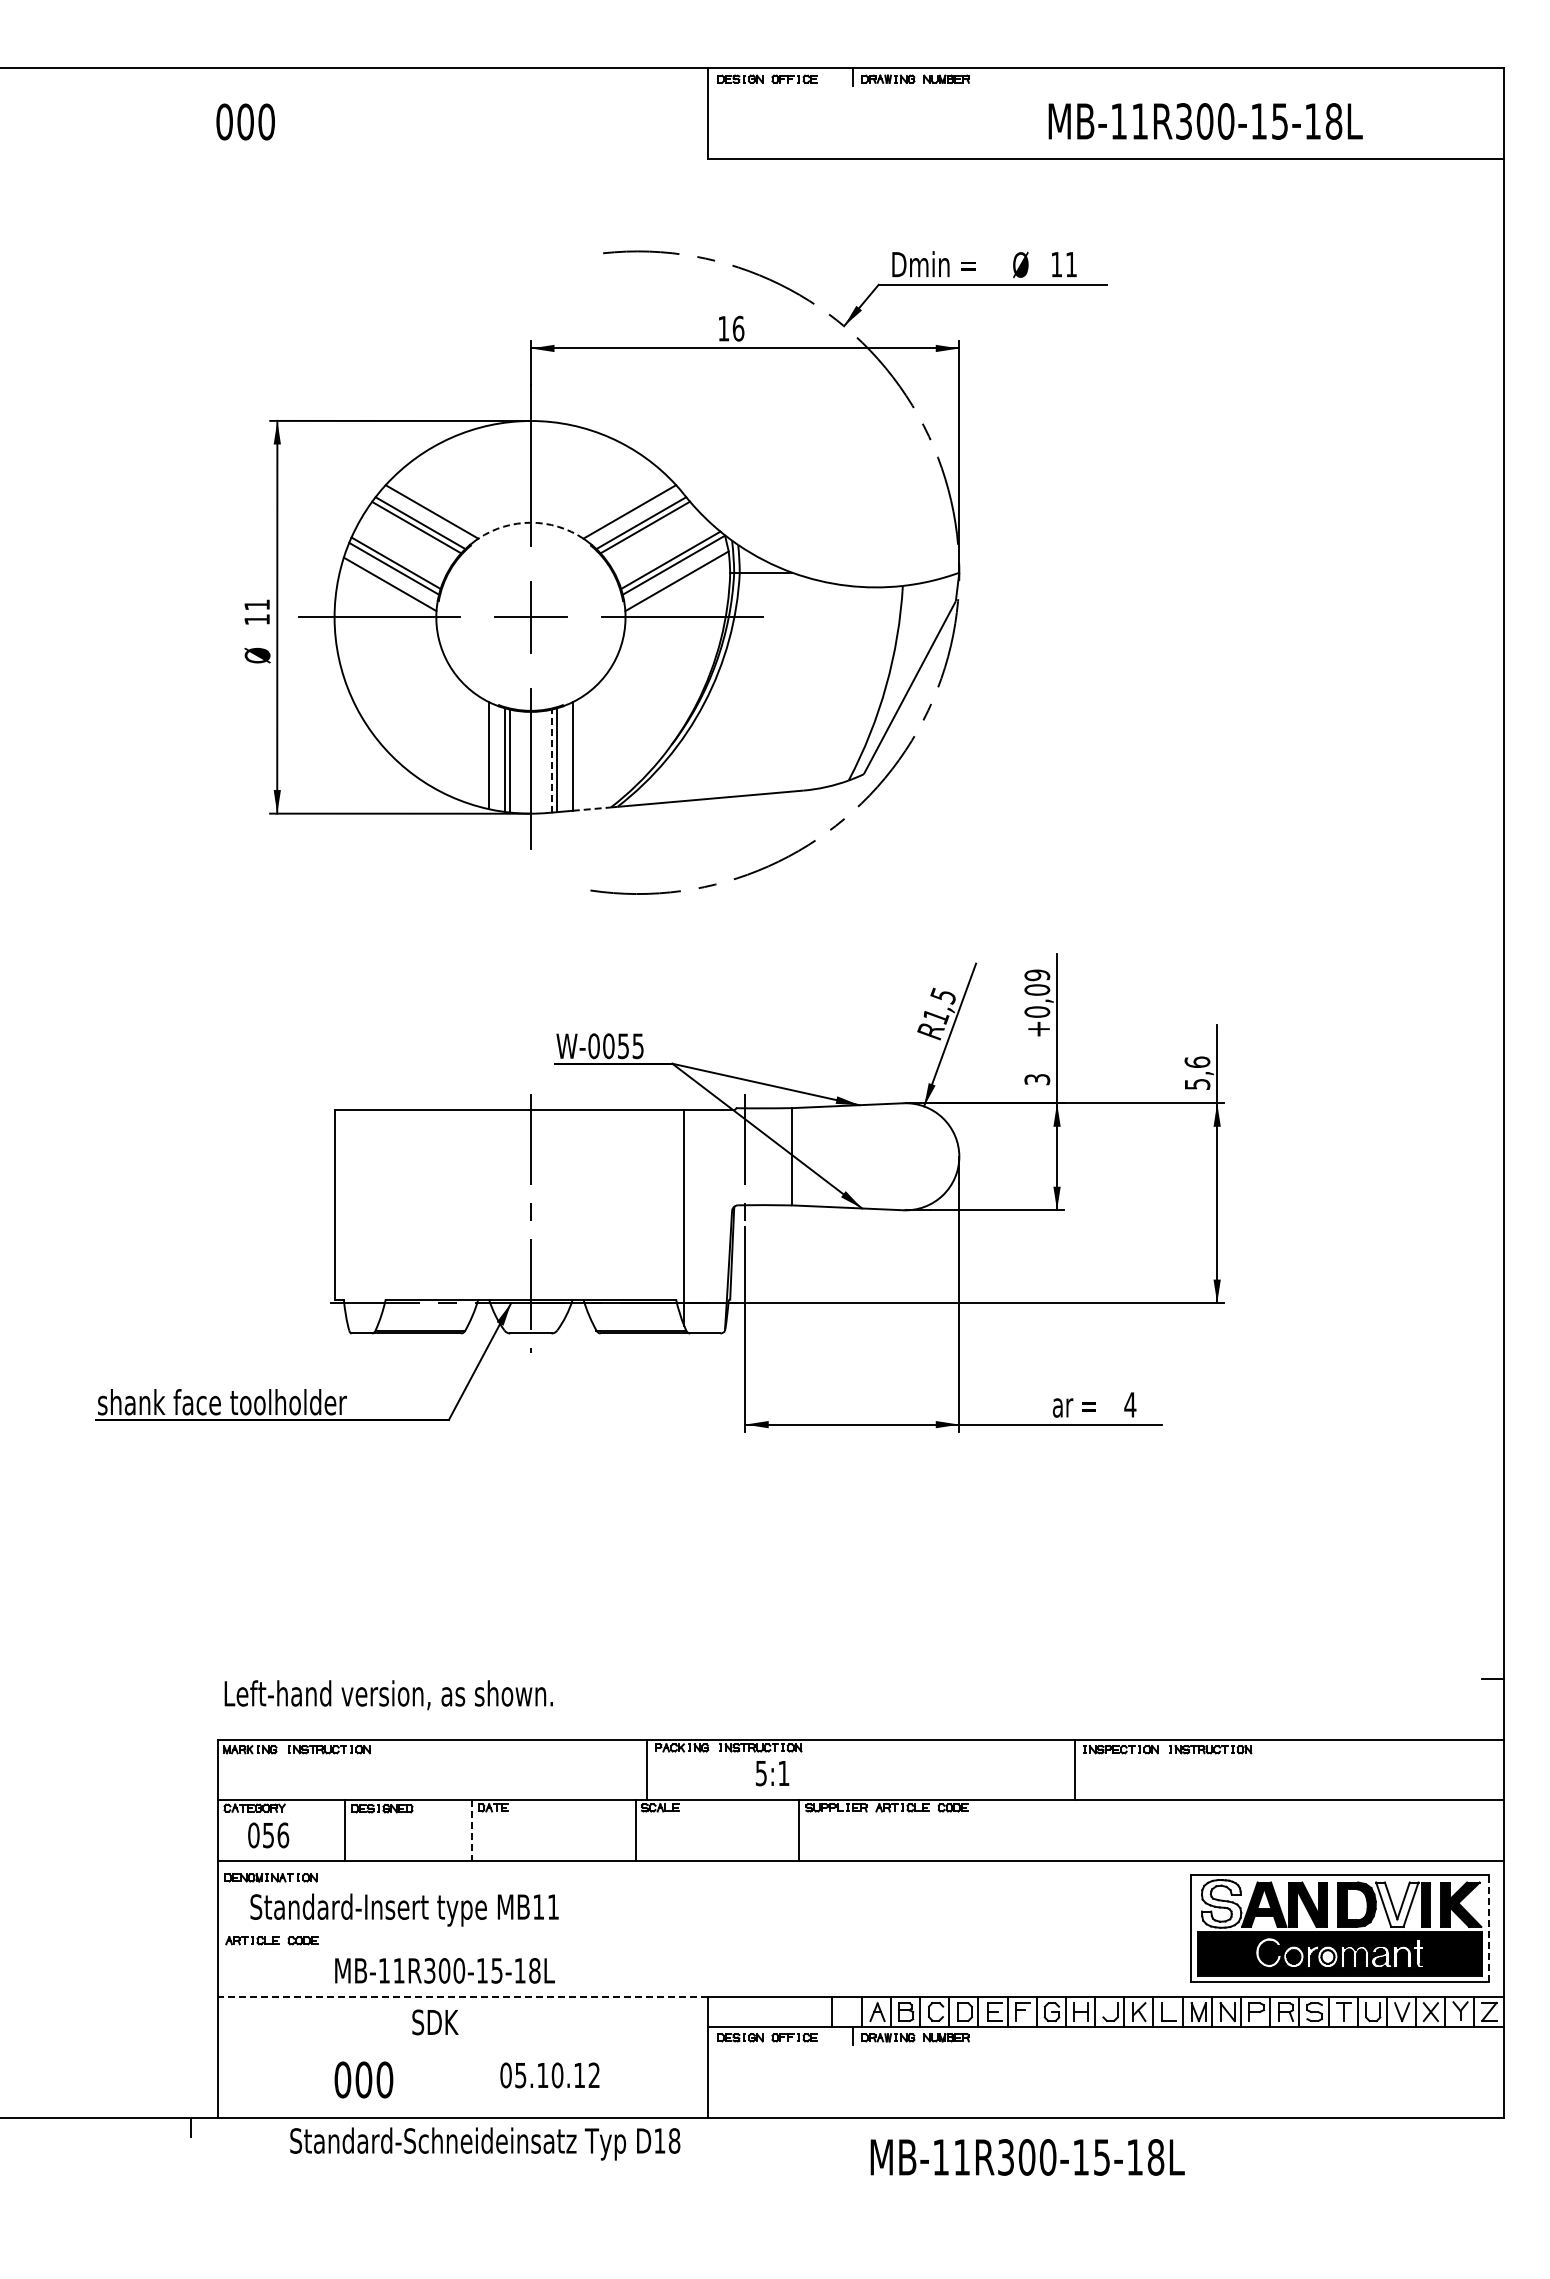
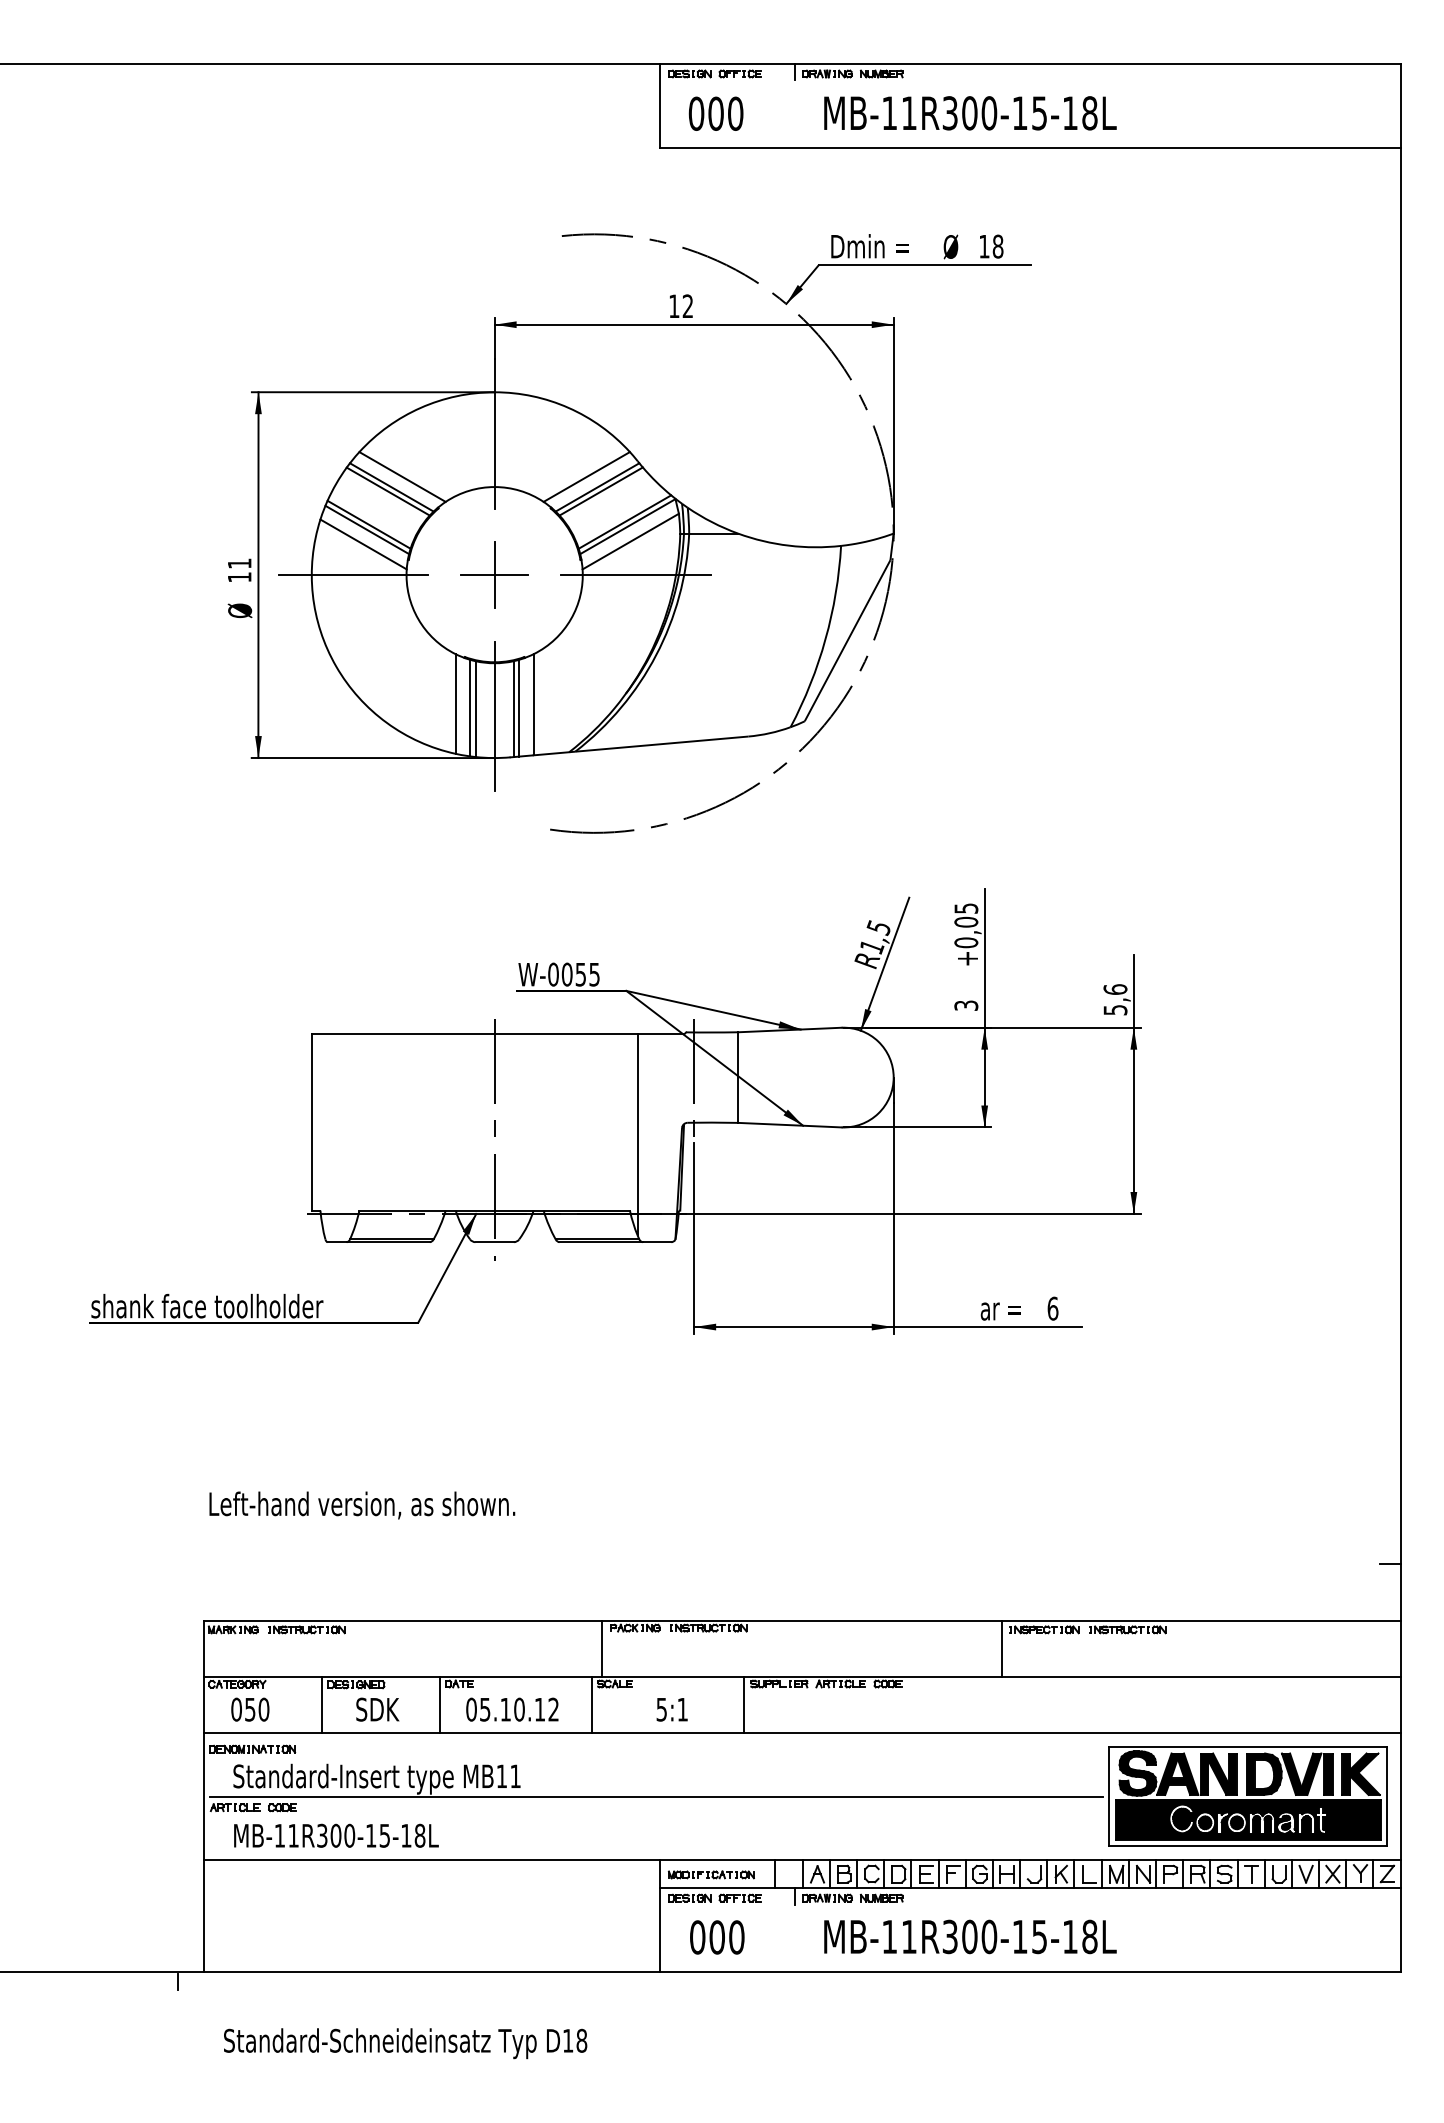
text: (245, 121) -> (715, 113), moved
text: (1205, 121) -> (970, 113), moved
text: (1071, 264) -> (998, 246), 11 -> 18
text: (738, 328) -> (688, 306), 16 -> 12
arc: (530, 522) -> (494, 486), dashed -> solid
line: (551, 760) -> (513, 708), dashed -> solid
line: (592, 809) -> (552, 754), dashed -> solid
text: (1036, 975) -> (965, 908), +0,09 -> +0,05
text: (1130, 1404) -> (1053, 1308), 4 -> 6
text: (388, 1695) -> (362, 1505), moved
text: (772, 1773) -> (672, 1709), moved
line: (472, 1831) -> (440, 1706), dashed -> solid
text: (283, 1834) -> (264, 1708), 056 -> 050
fill: (1221, 1903) -> (1137, 1773), added
fill: (1397, 1904) -> (1301, 1774), added
line: (703, 1928) -> (655, 1796), added
line: (1489, 1928) -> (1387, 1796), dashed -> solid
fill: (1327, 1956) -> (1236, 1822), added
text: (444, 1970) -> (335, 1835), moved
line: (463, 1996) -> (431, 1859), dashed -> solid
part: (763, 2012) -> (711, 1874), added
text: (435, 2022) -> (377, 1709), moved
text: (549, 2075) -> (511, 1709), moved
text: (363, 2079) -> (716, 1937), moved
text: (485, 2143) -> (405, 2043), moved
text: (1027, 2157) -> (970, 1937), moved

